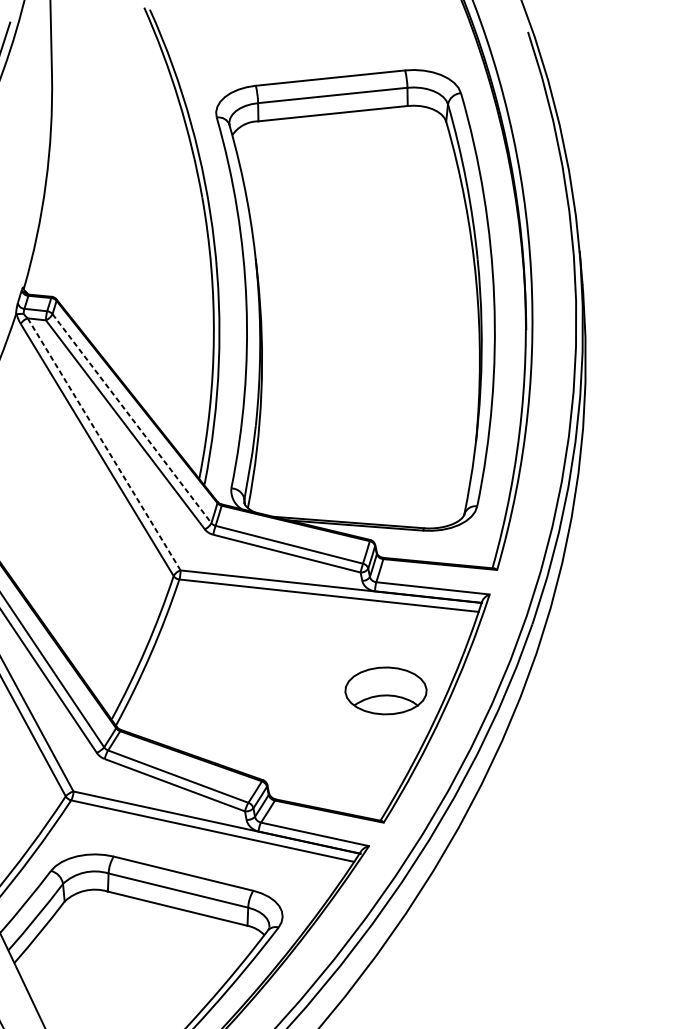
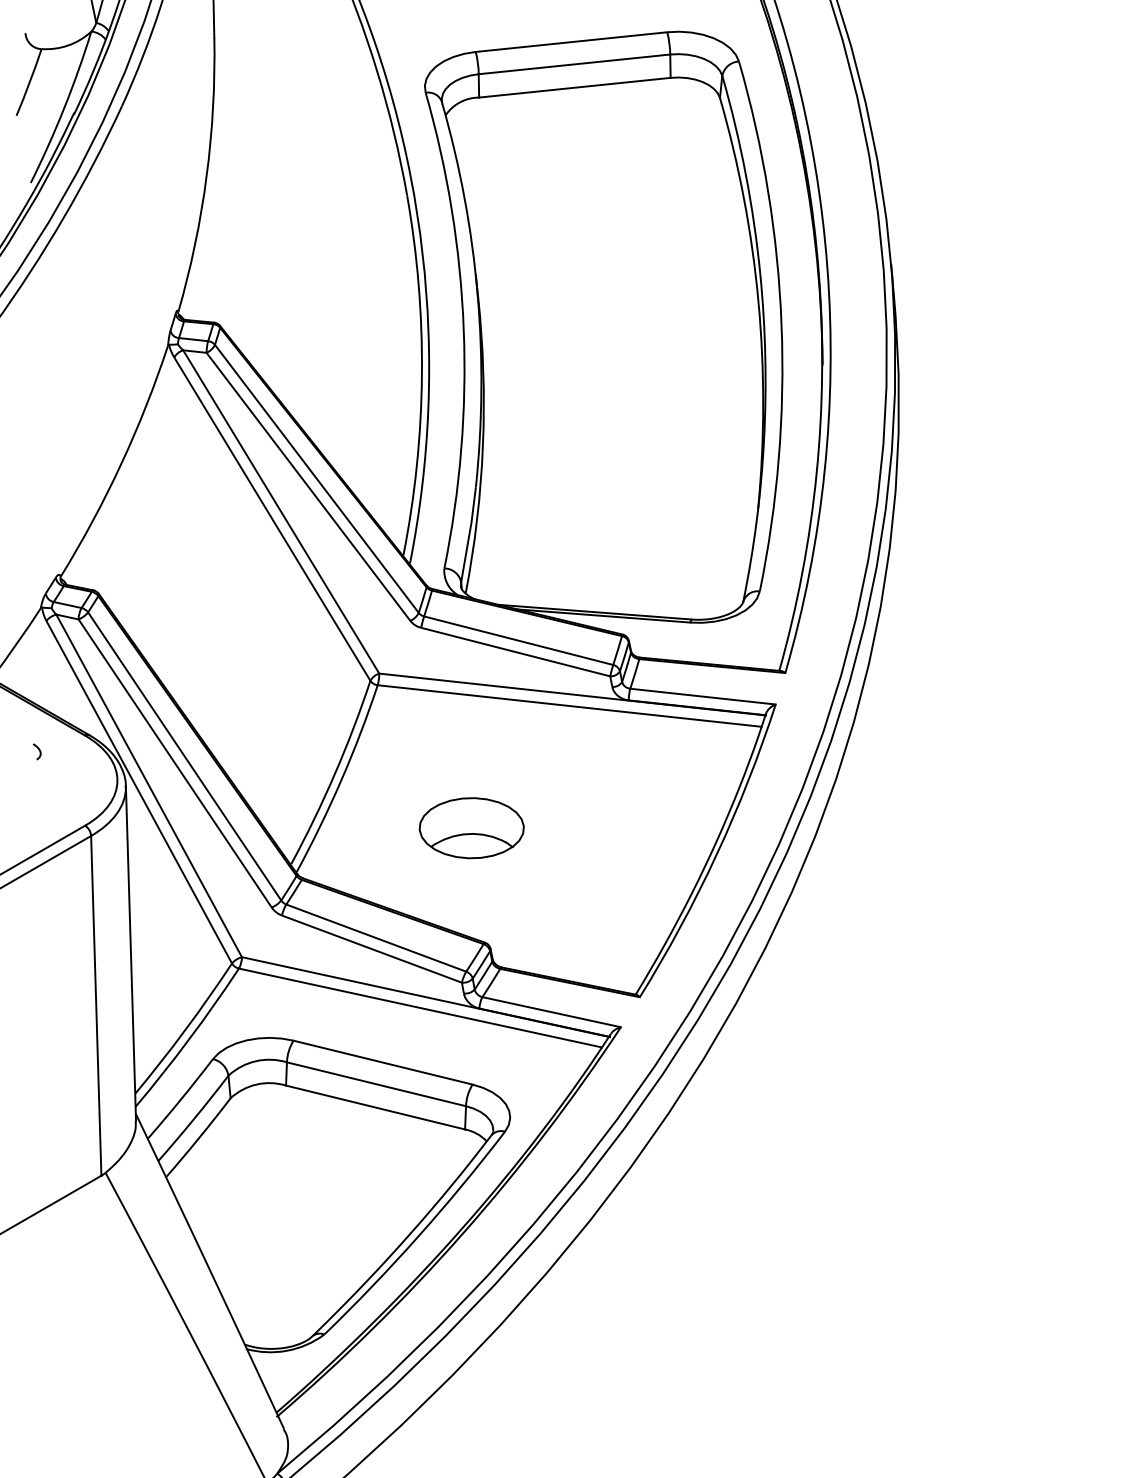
line: (131, 418) -> (316, 478), dashed -> solid
line: (104, 444) -> (281, 512), dashed -> solid
part: (385, 691) -> (471, 828), moved

